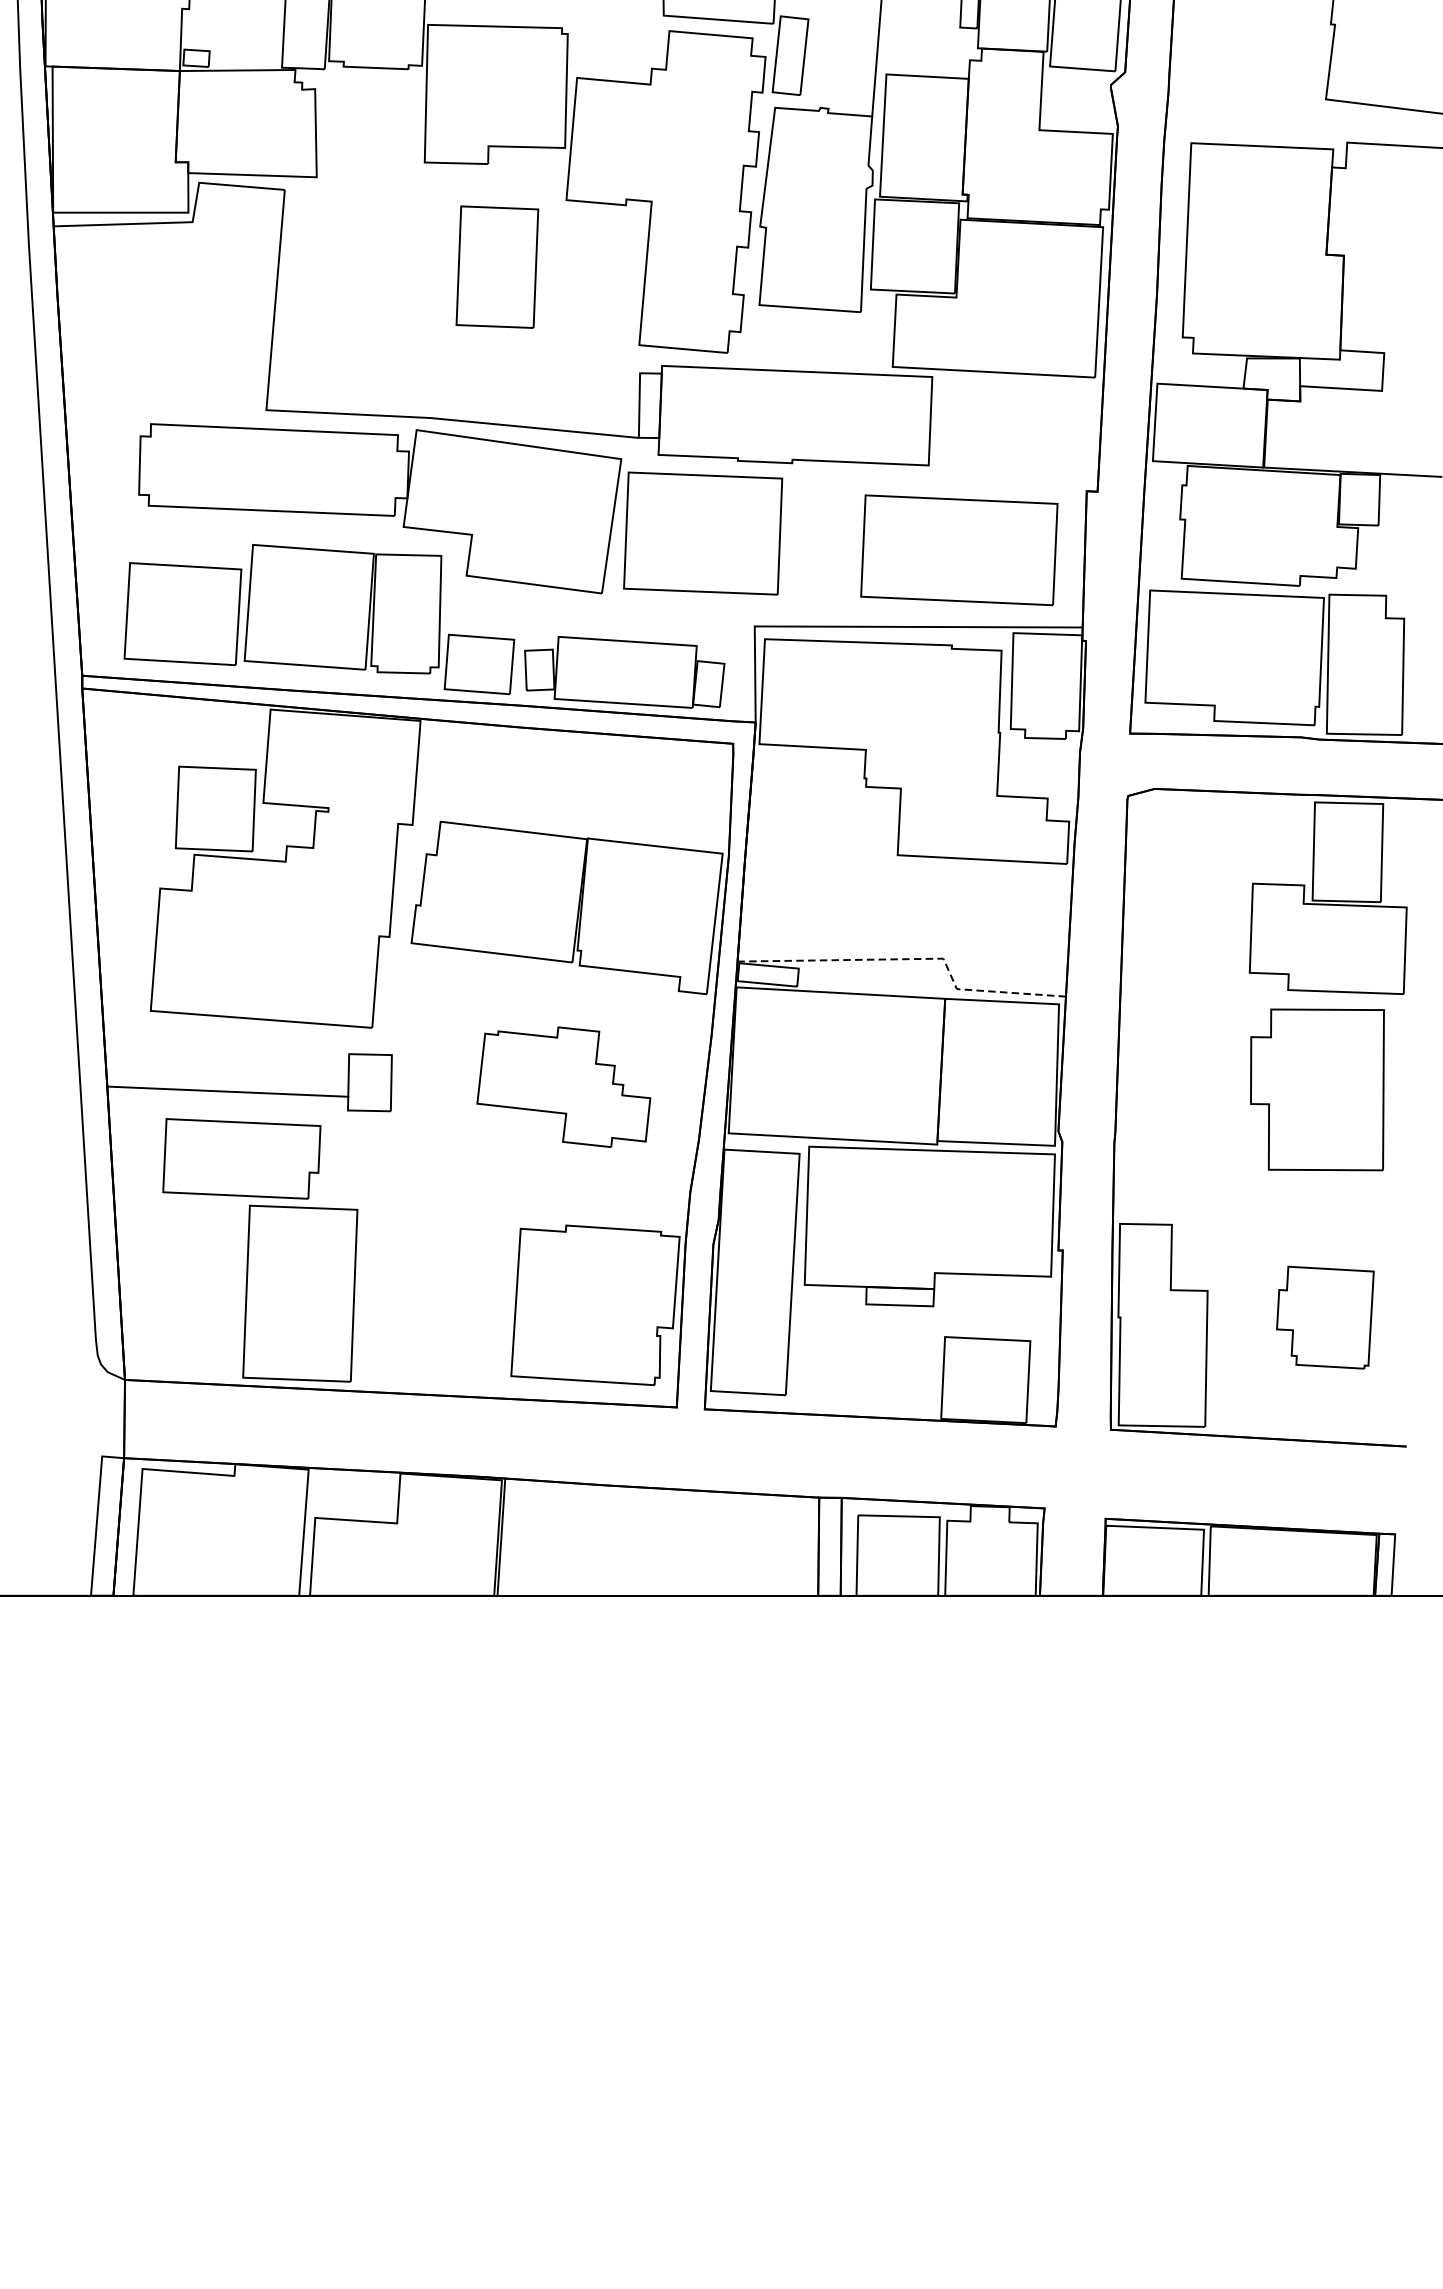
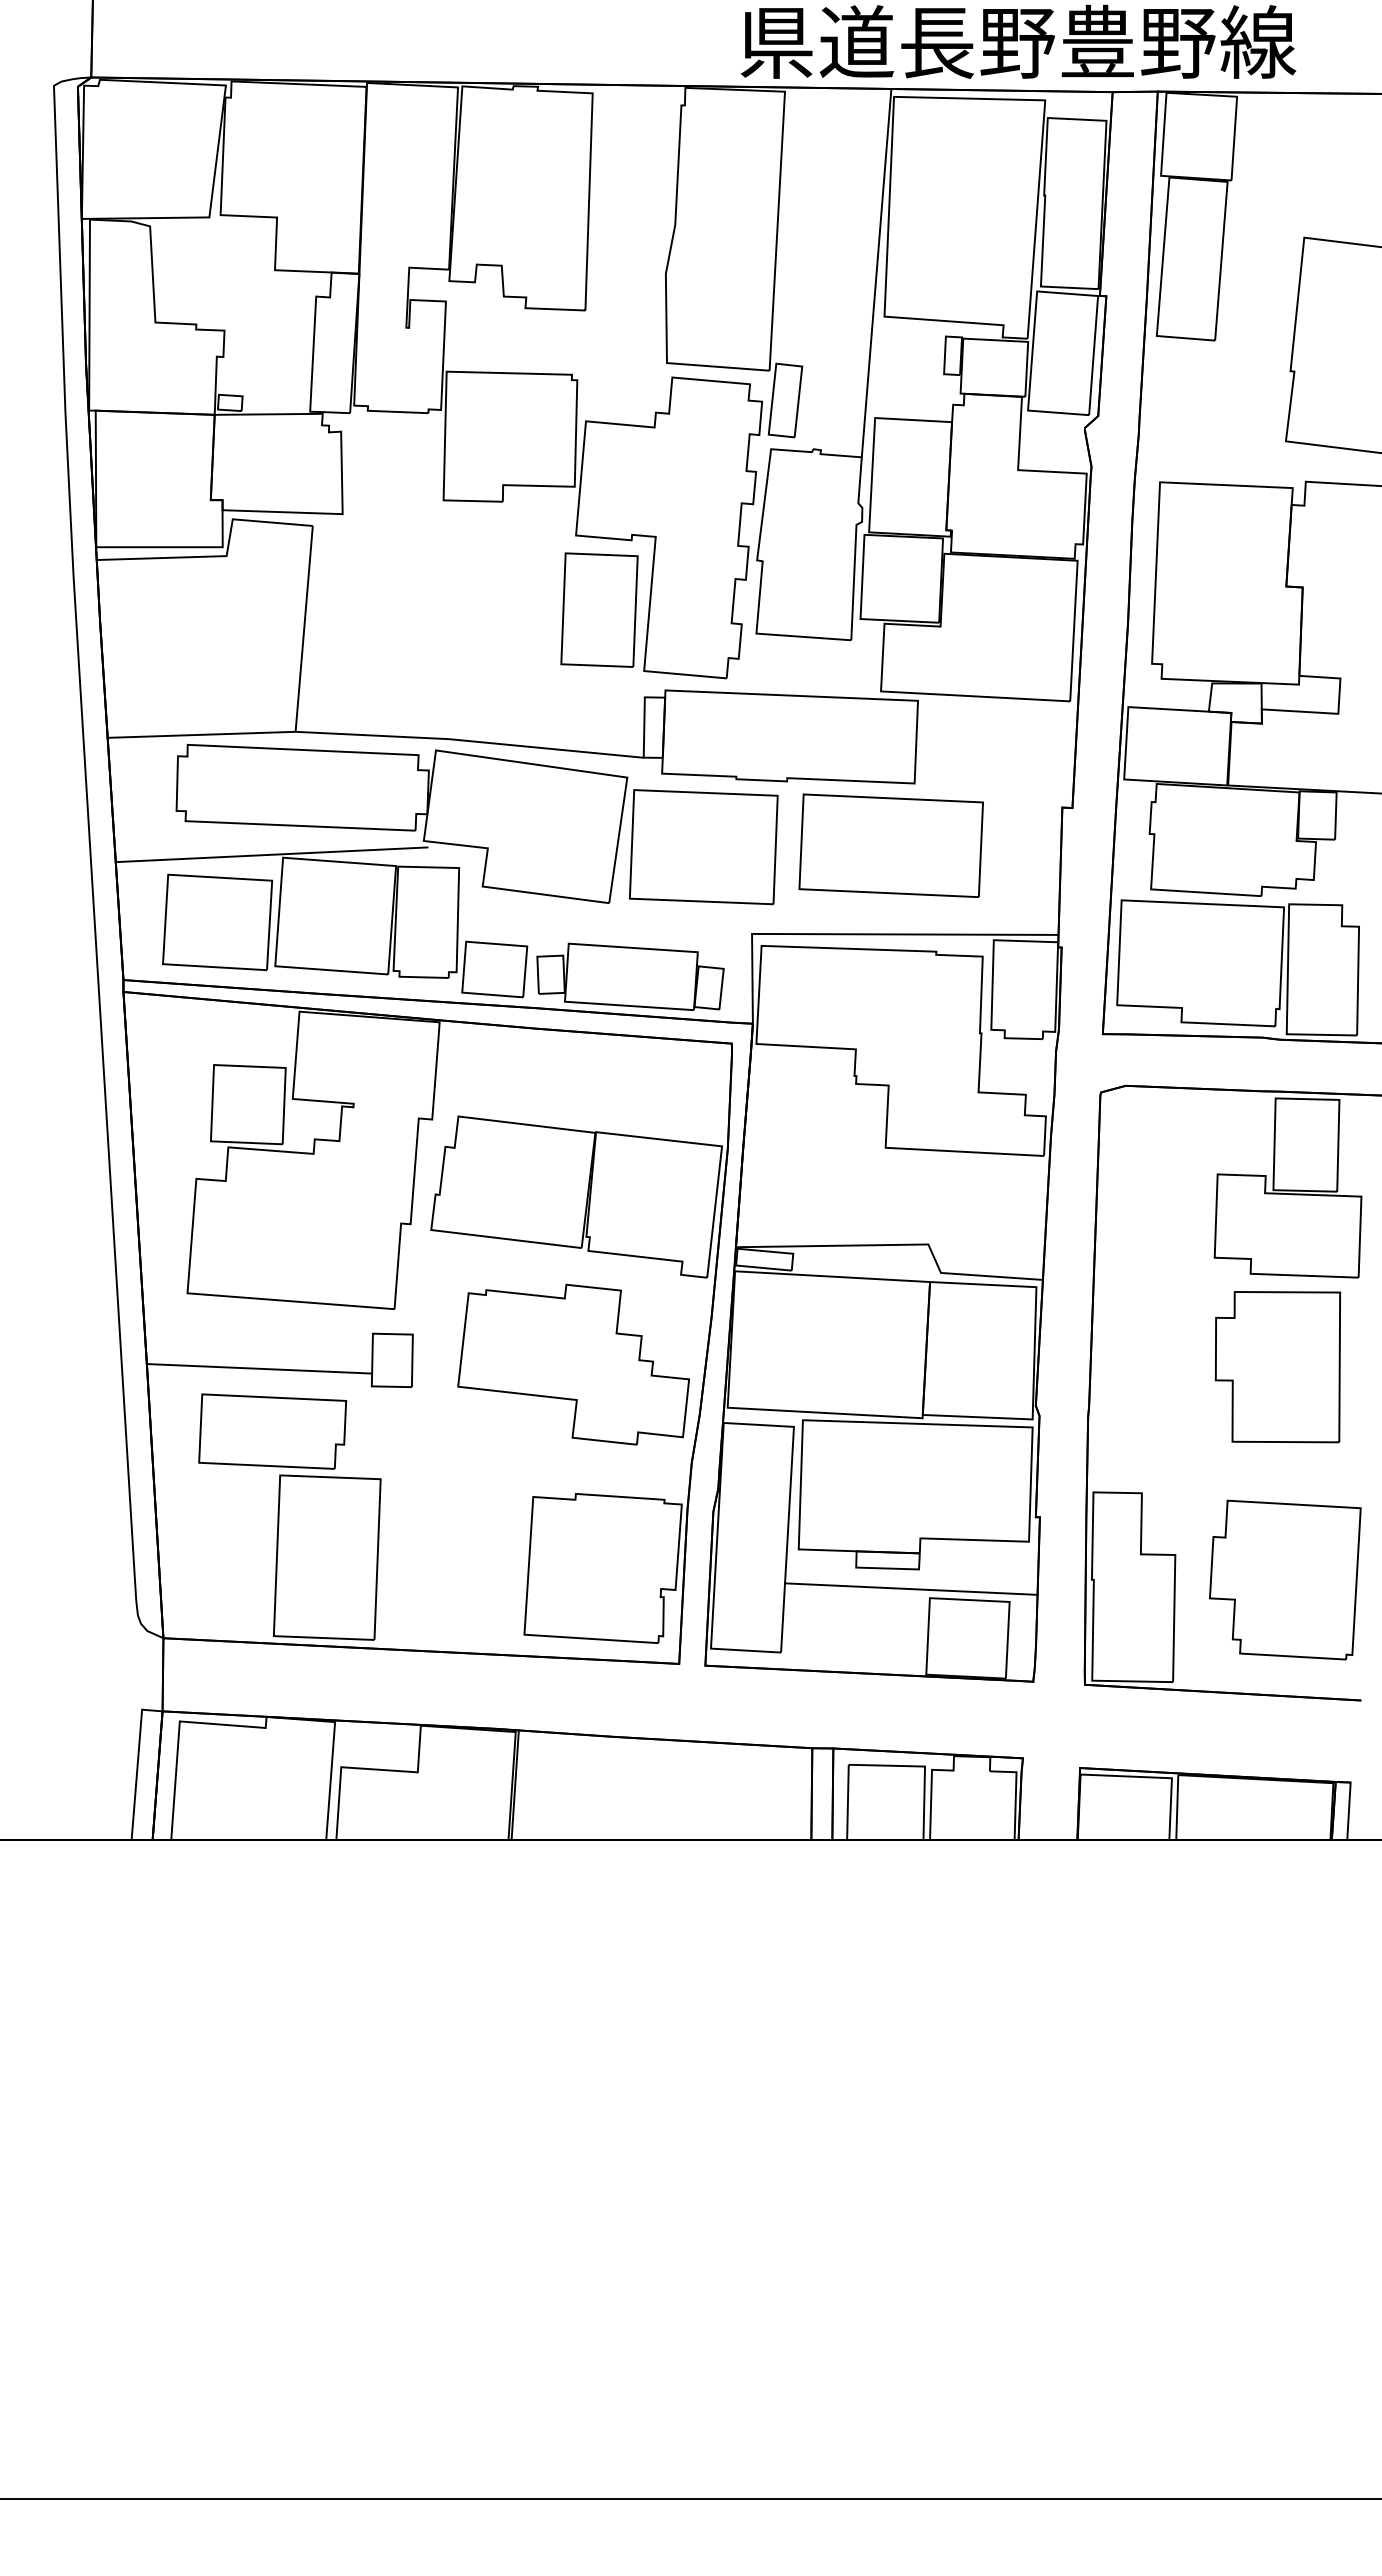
part: (497, 266) -> (599, 609), moved
line: (165, 413) -> (201, 734), added
line: (240, 541) -> (271, 854), added
part: (958, 549) -> (890, 845), moved
line: (913, 958) -> (900, 1244), dashed -> solid
part: (563, 1087) -> (573, 1364), size x1.43
part: (1325, 1317) -> (1285, 1579), size x1.67
line: (925, 1326) -> (911, 1588), added

